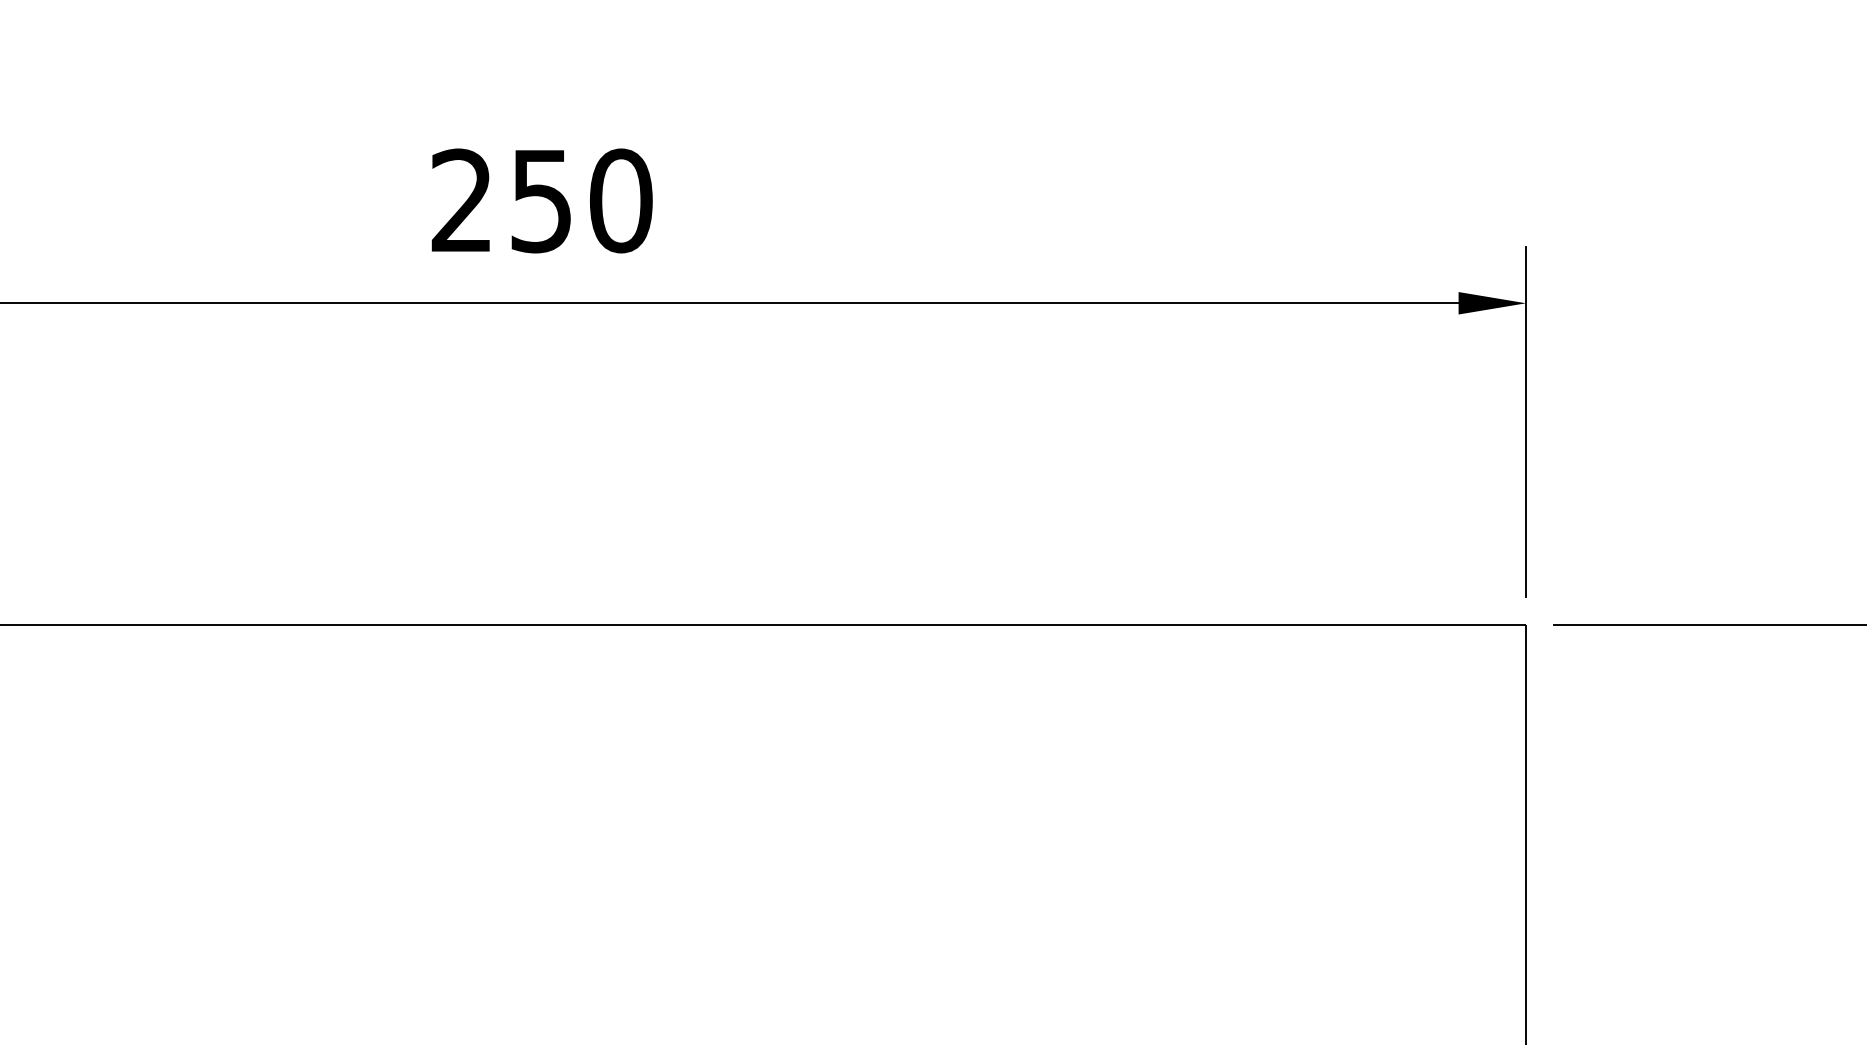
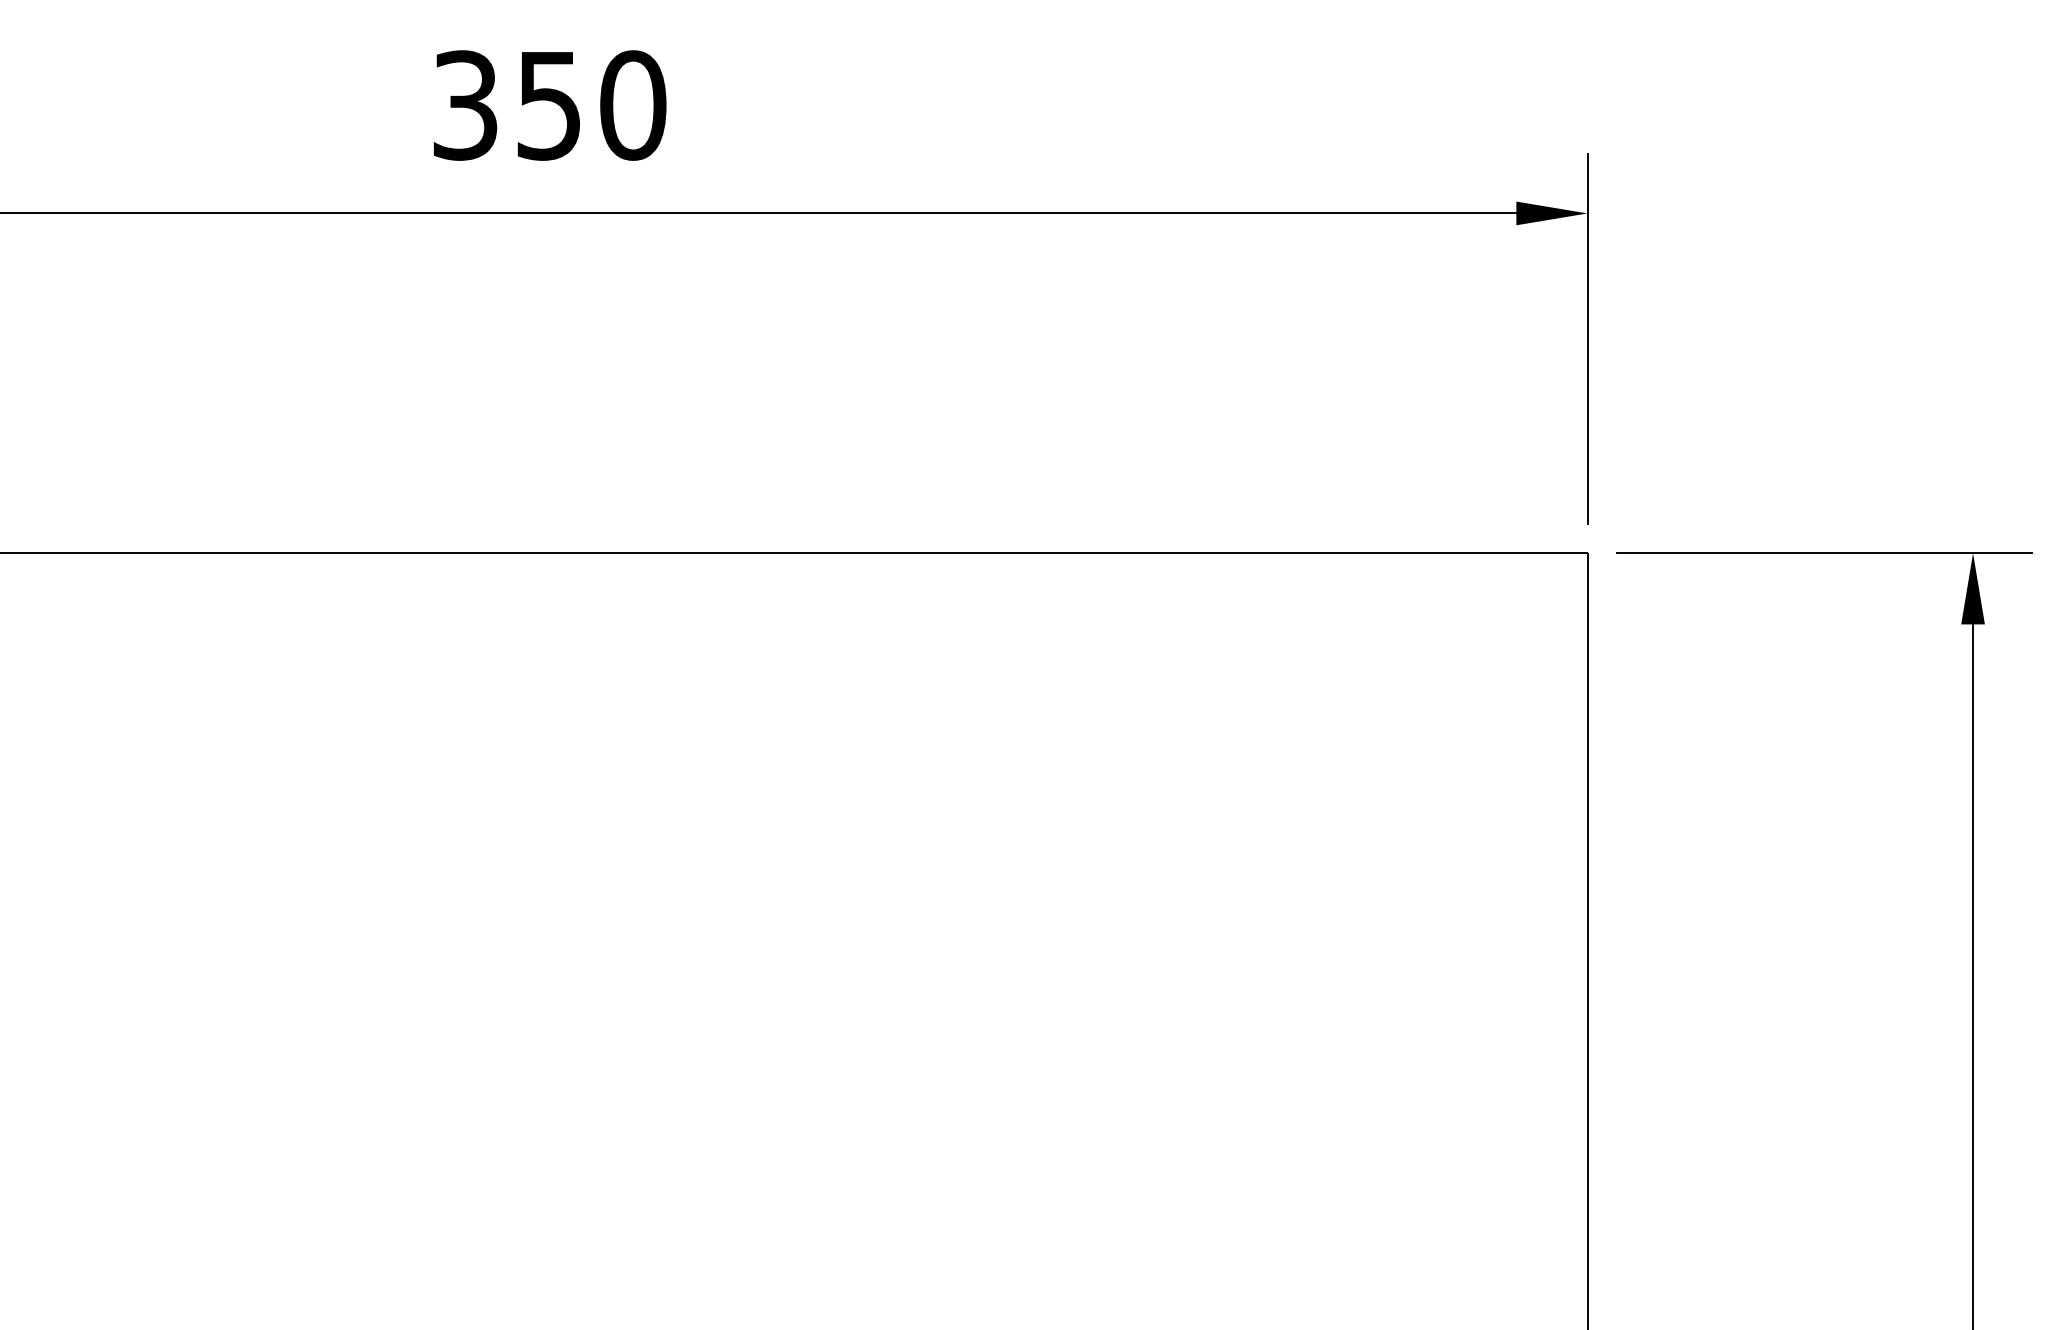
text: (462, 200) -> (465, 105), 250 -> 350

